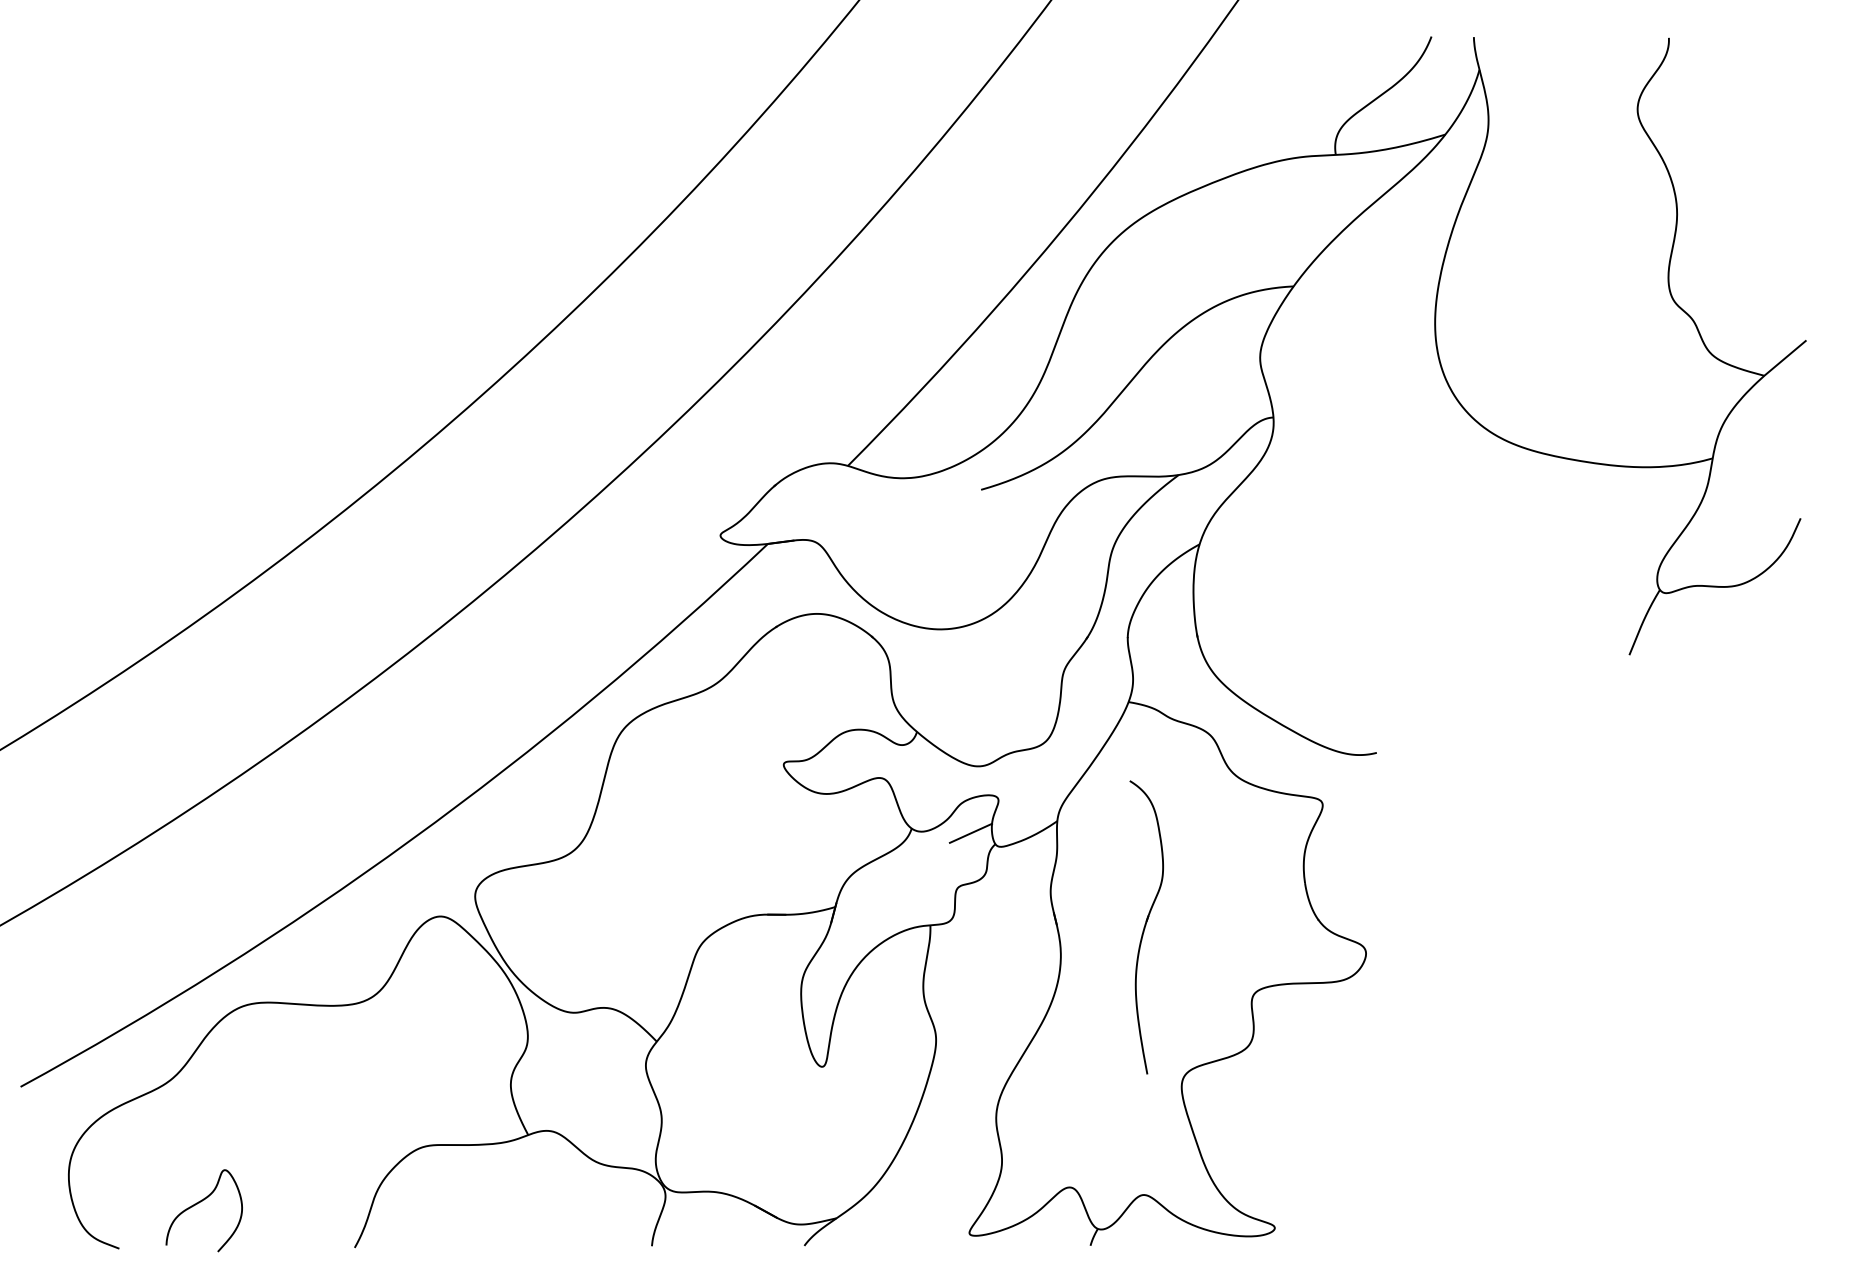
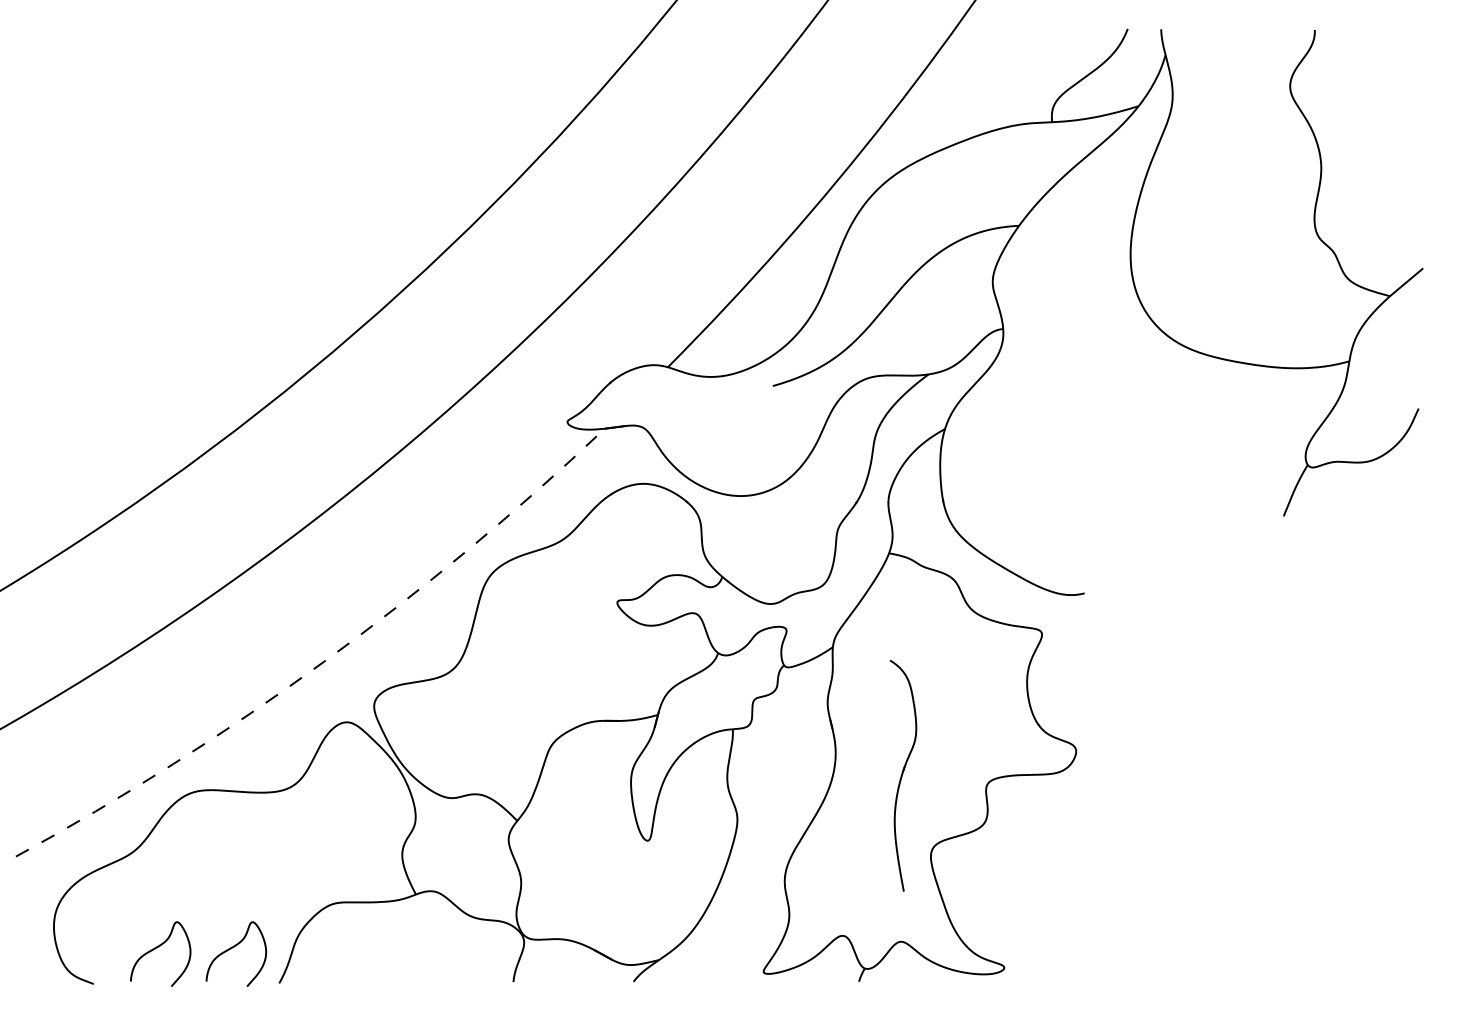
line: (970, 832) -> (764, 656), removed
arc: (411, 839) -> (323, 661), solid -> dashed
part: (1146, 927) -> (903, 775), moved
curve: (295, 1203) -> (232, 948), added

